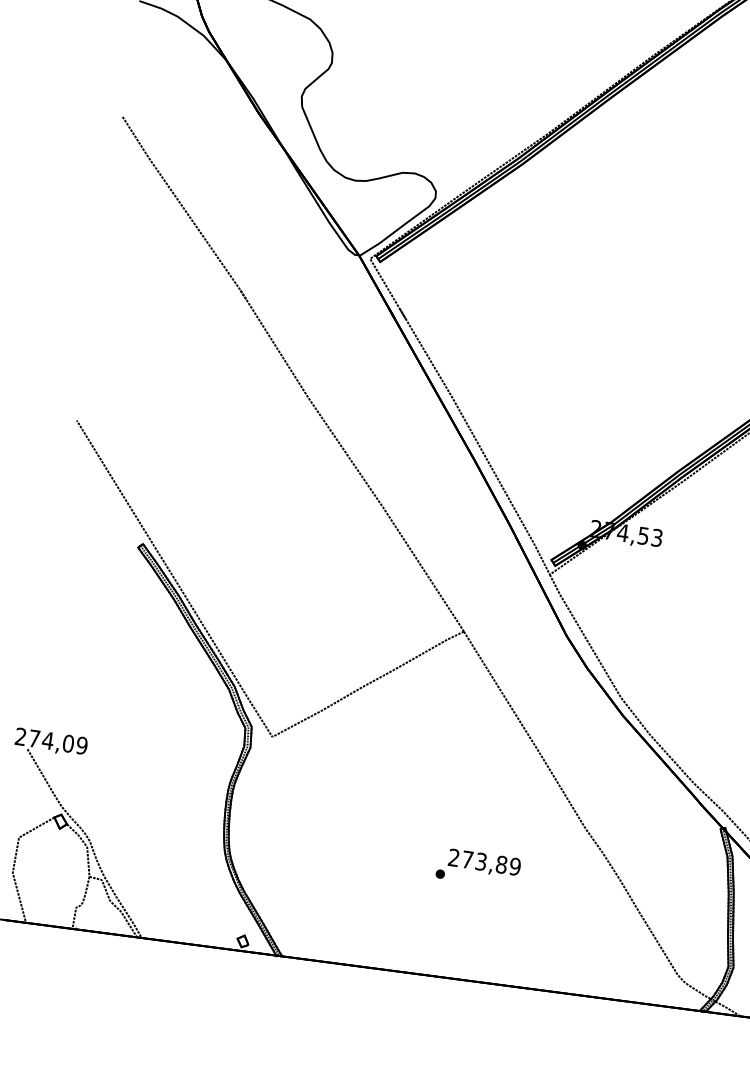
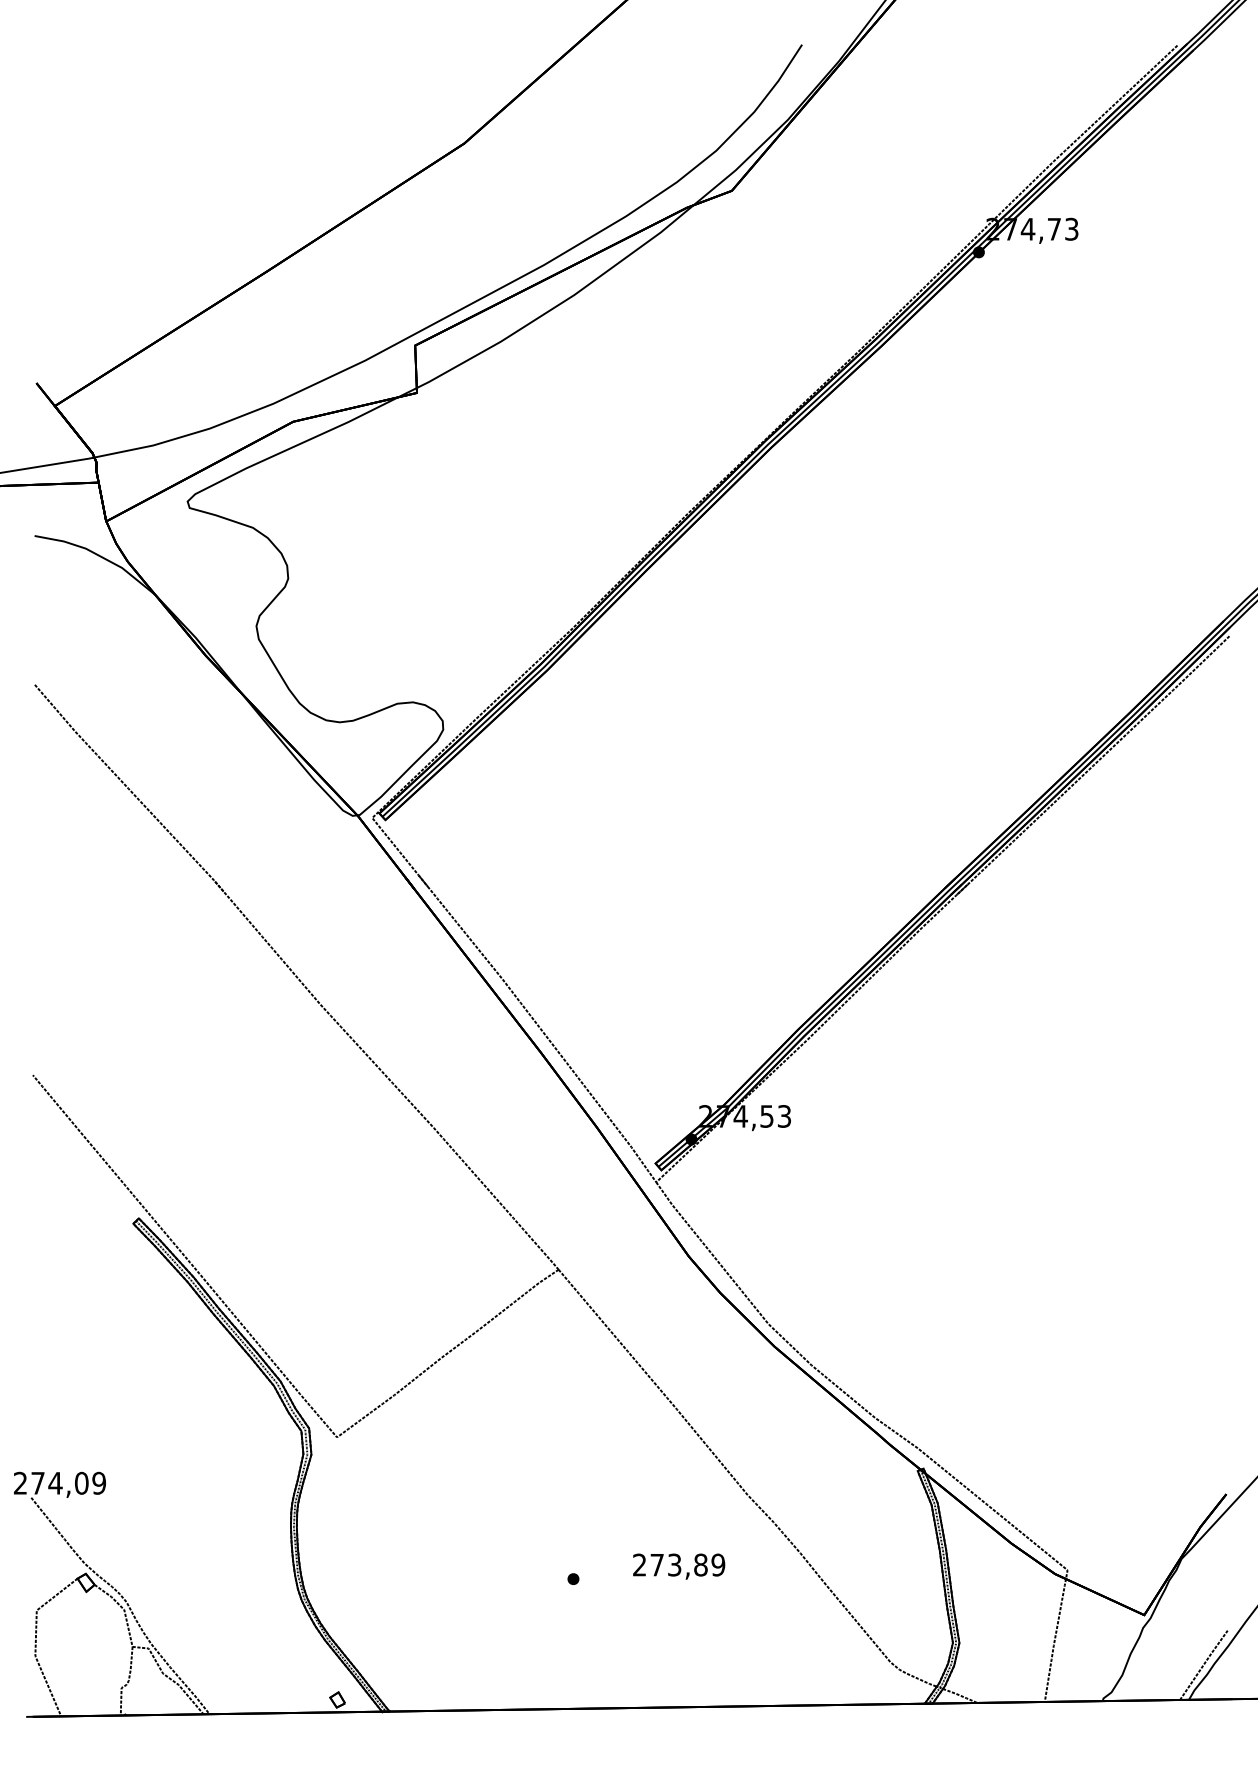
text: (484, 863) -> (679, 1566), moved

